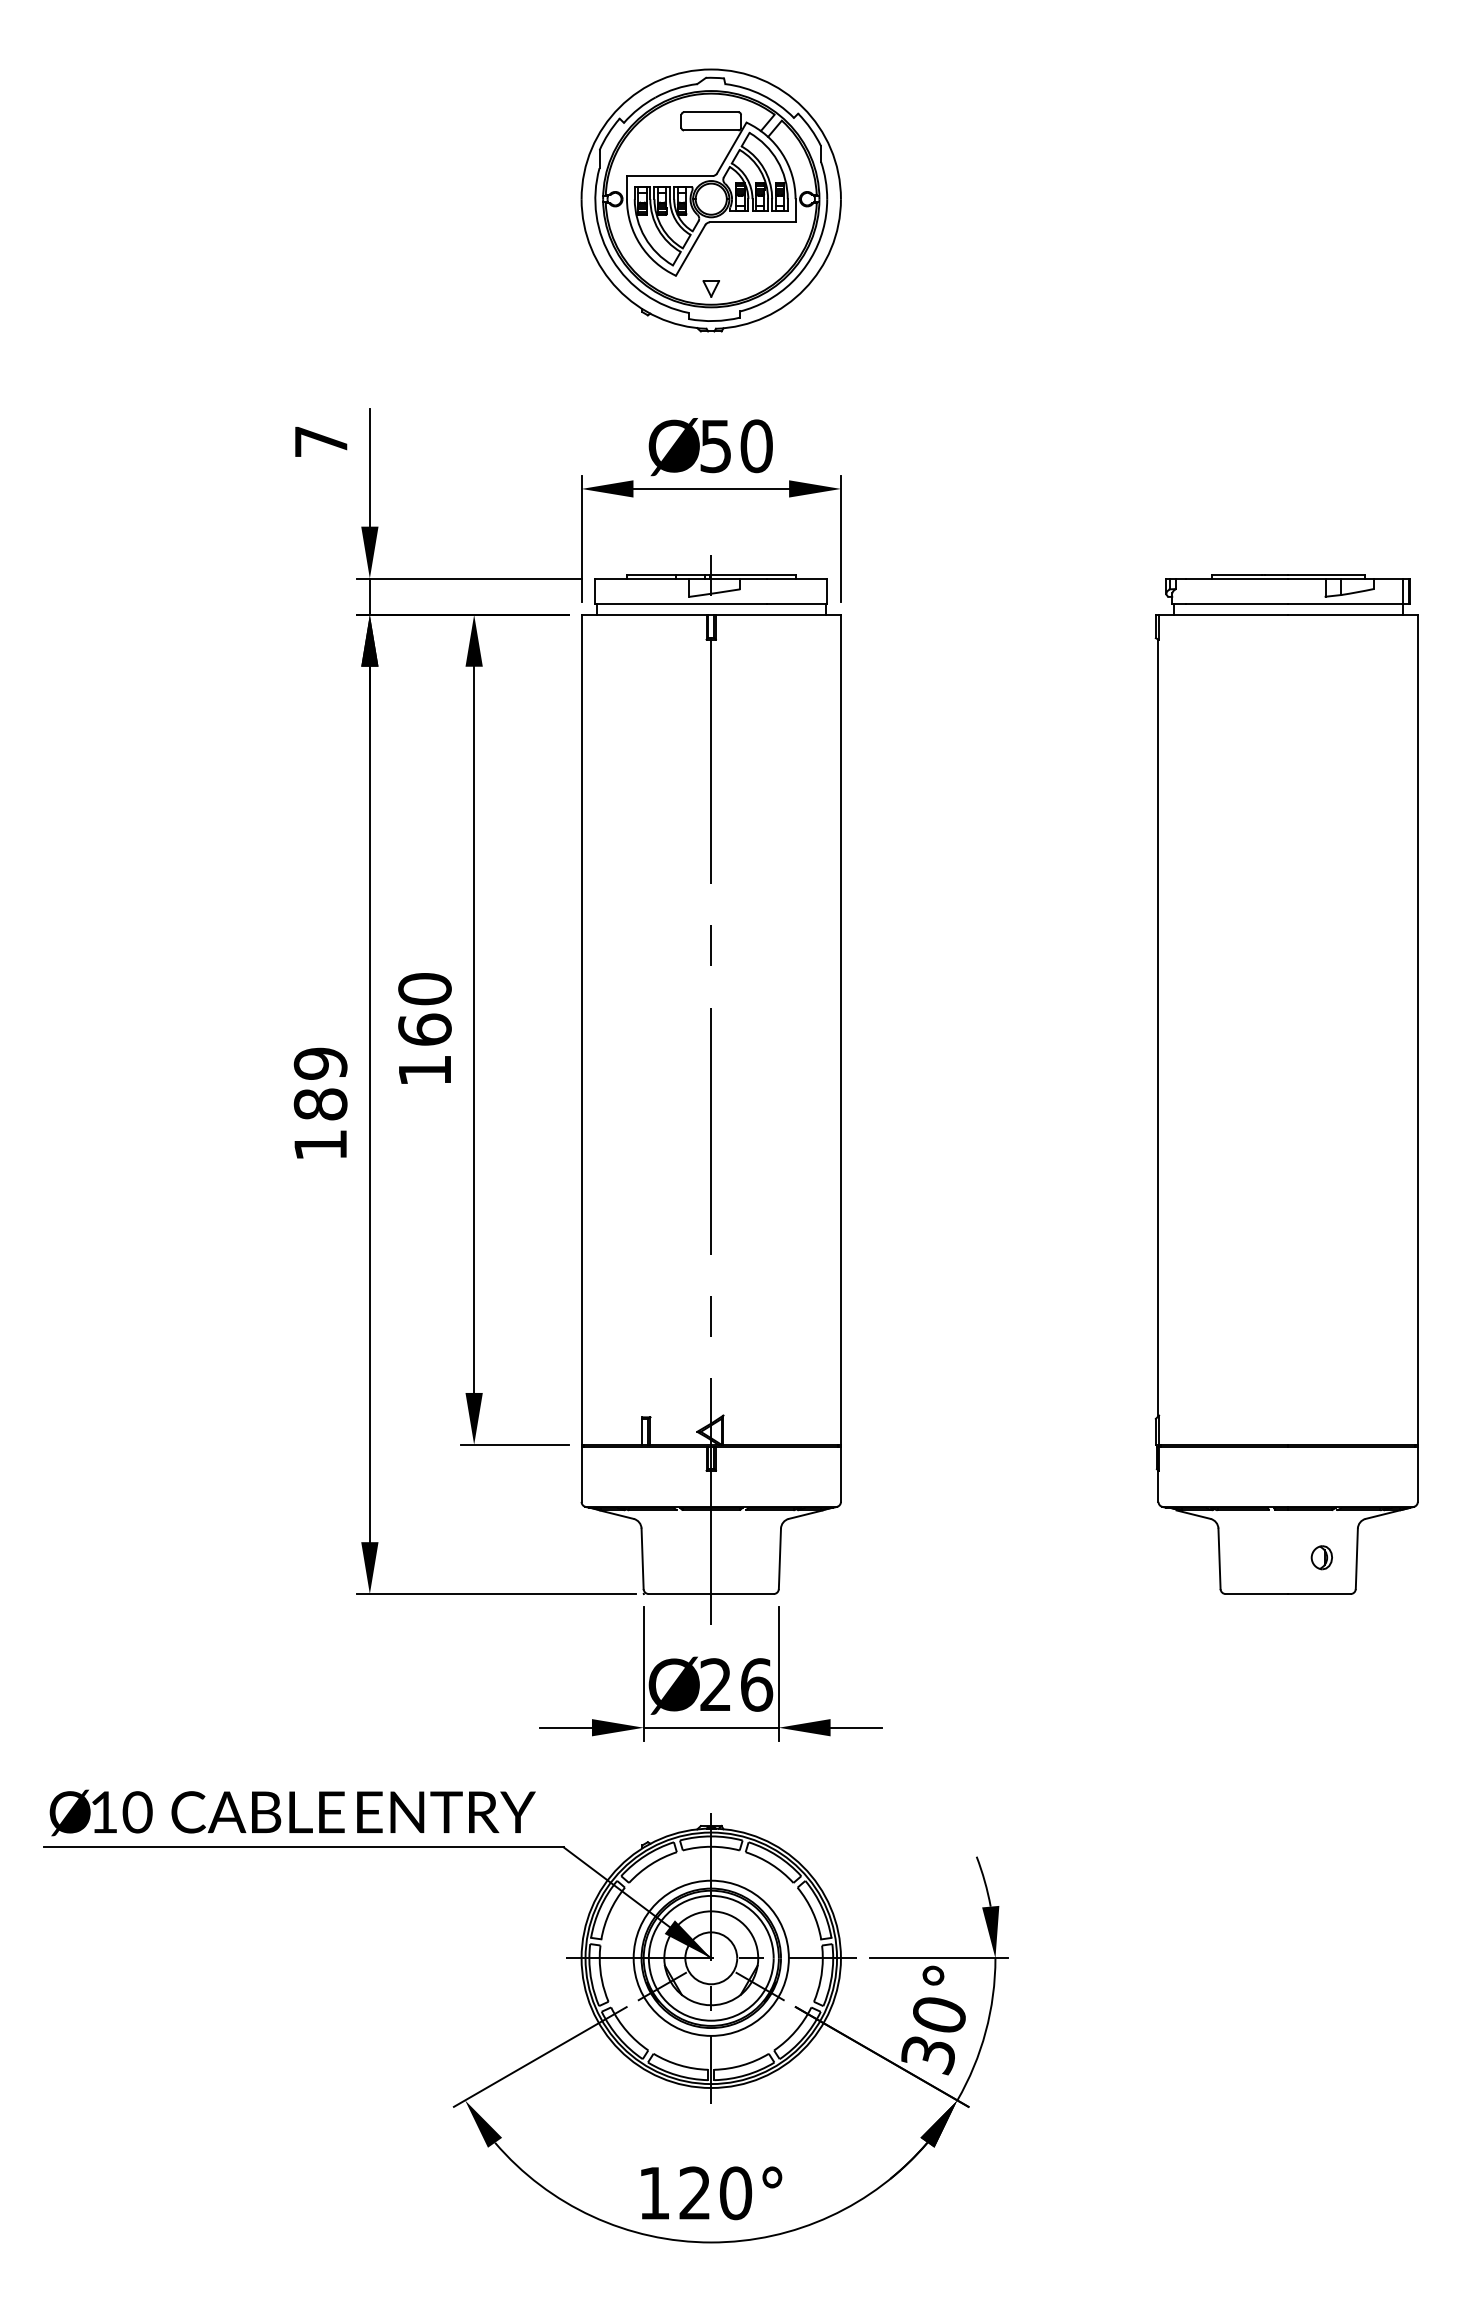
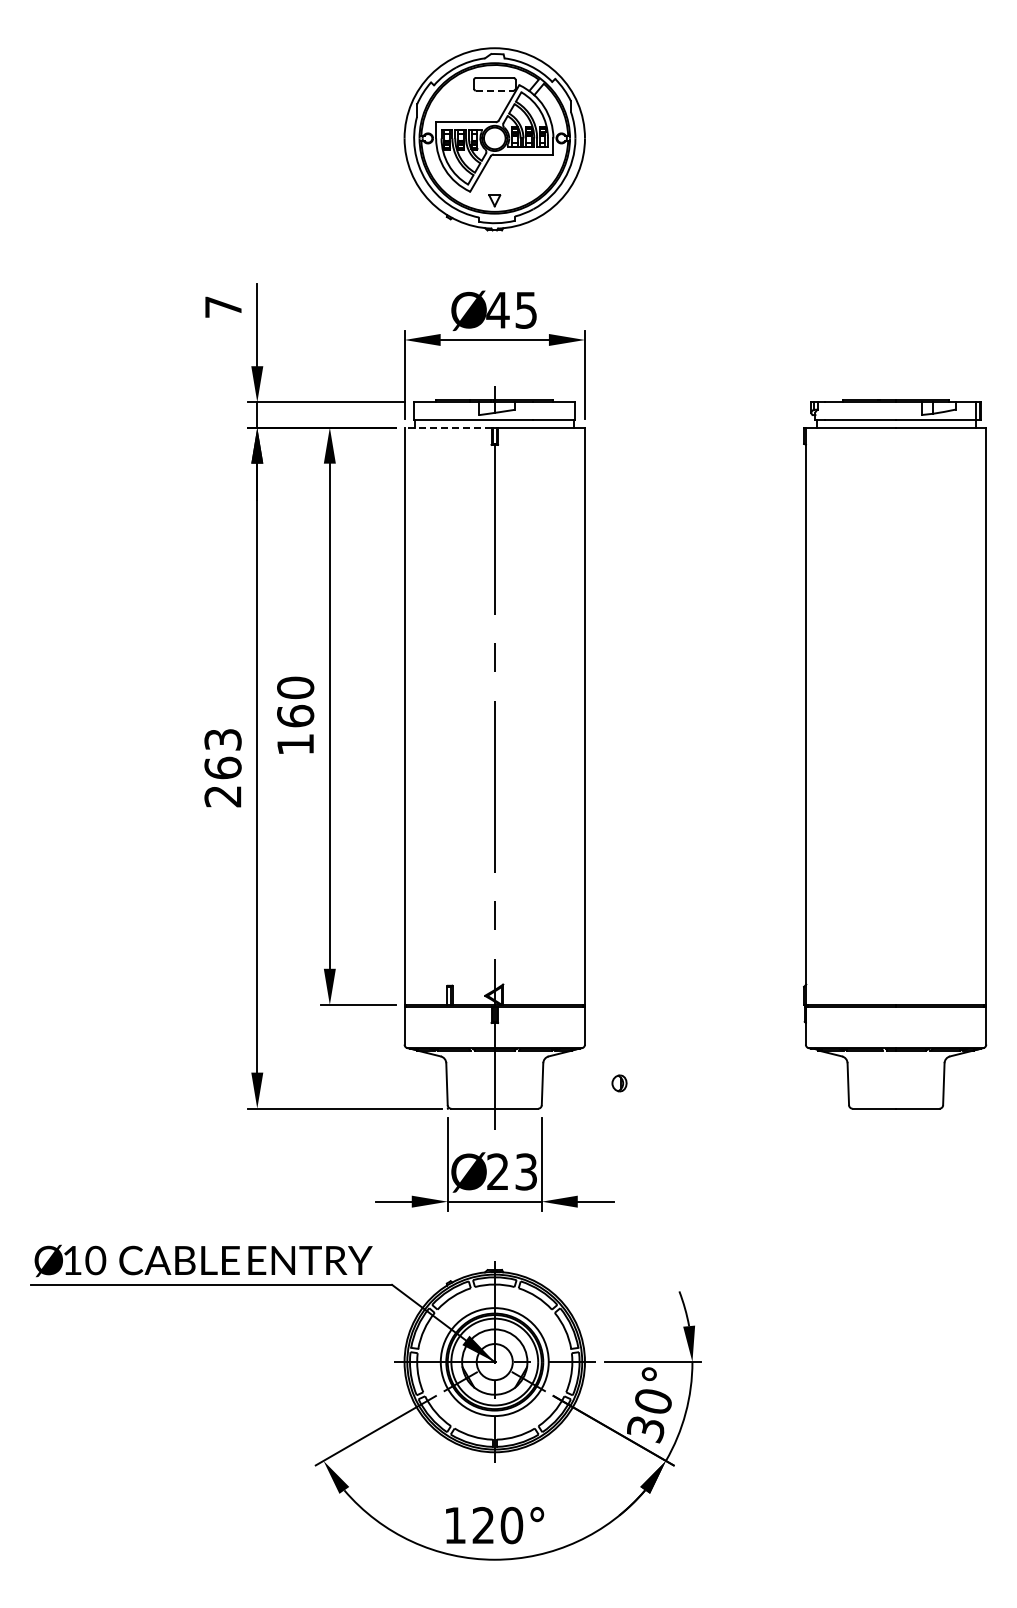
line: (710, 130) -> (494, 90), solid -> dashed
text: (735, 445) -> (511, 309), 50 -> 45
line: (643, 614) -> (447, 427), solid -> dashed
text: (319, 1103) -> (222, 767), 189 -> 263
part: (1321, 1557) -> (619, 1083), moved
text: (756, 1684) -> (526, 1171), 26 -> 23

